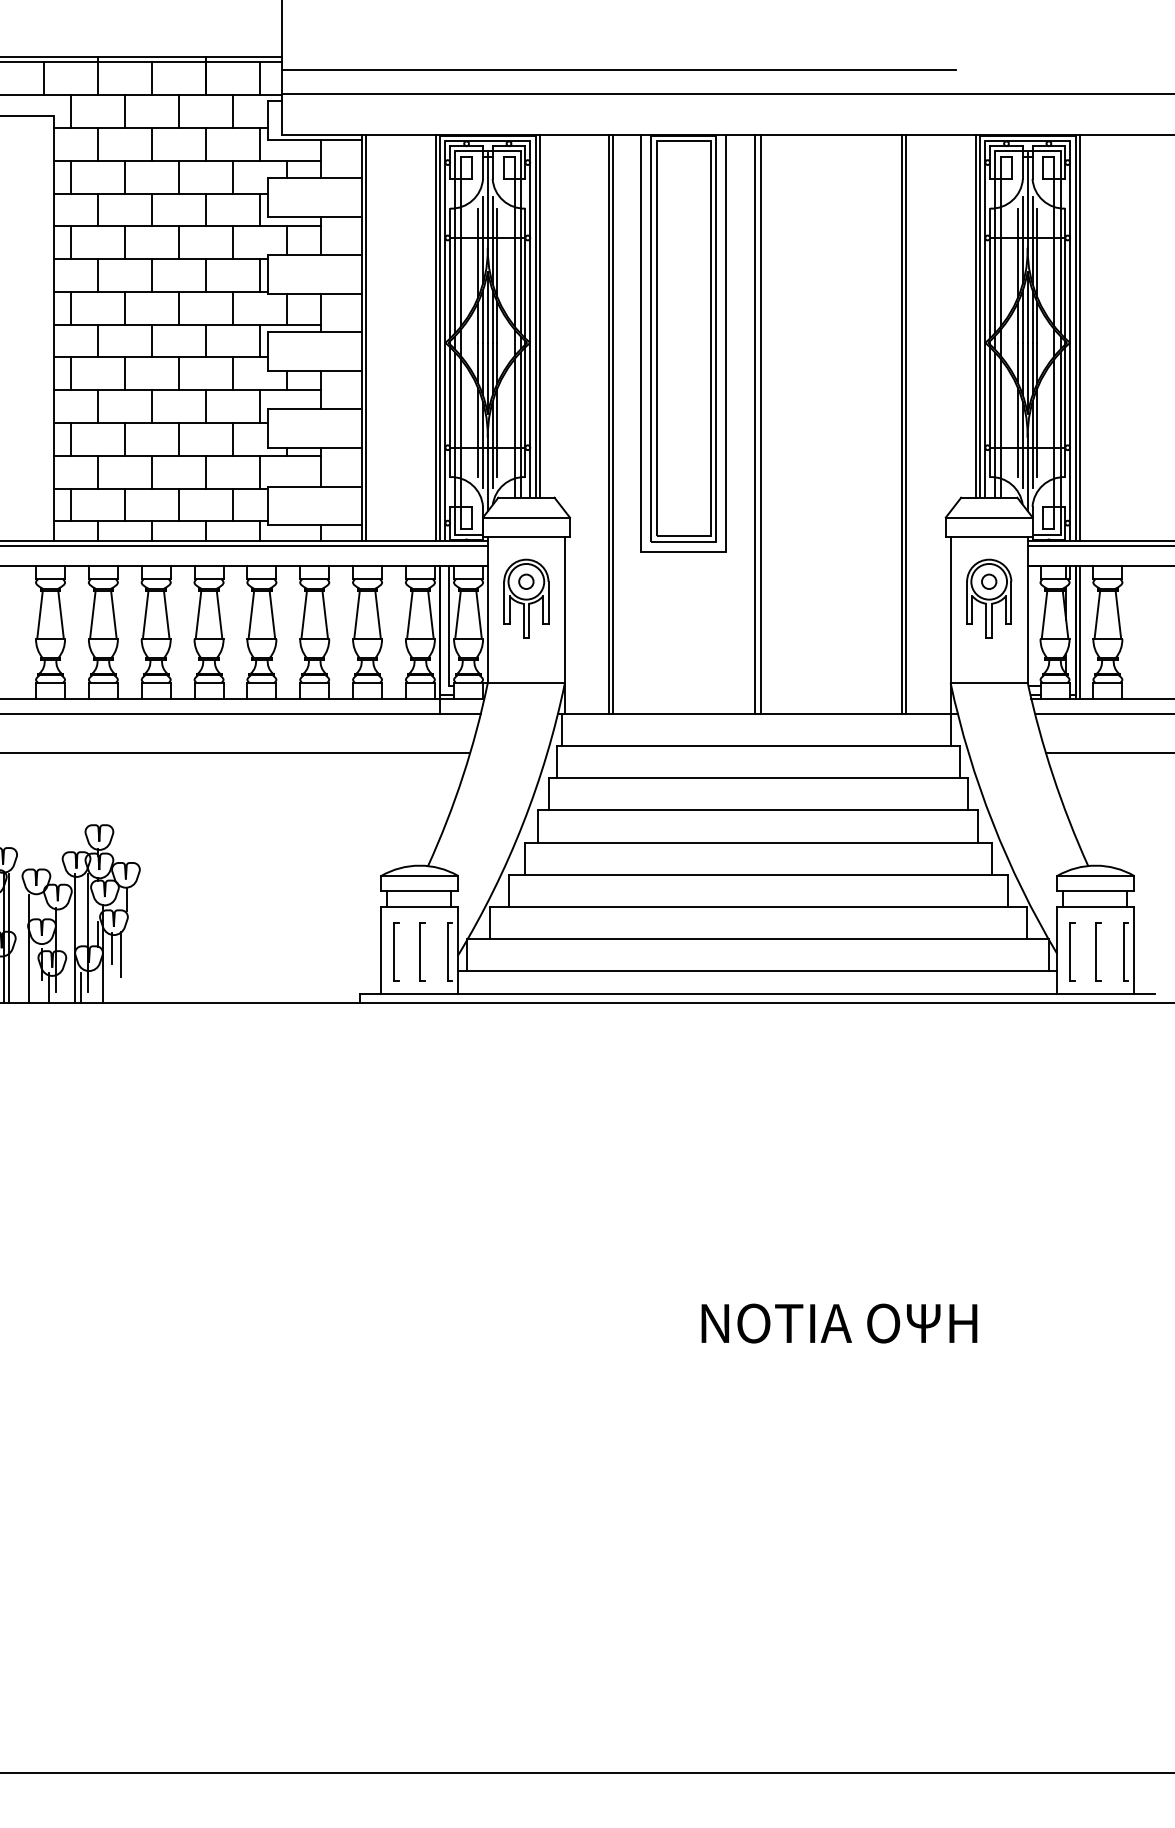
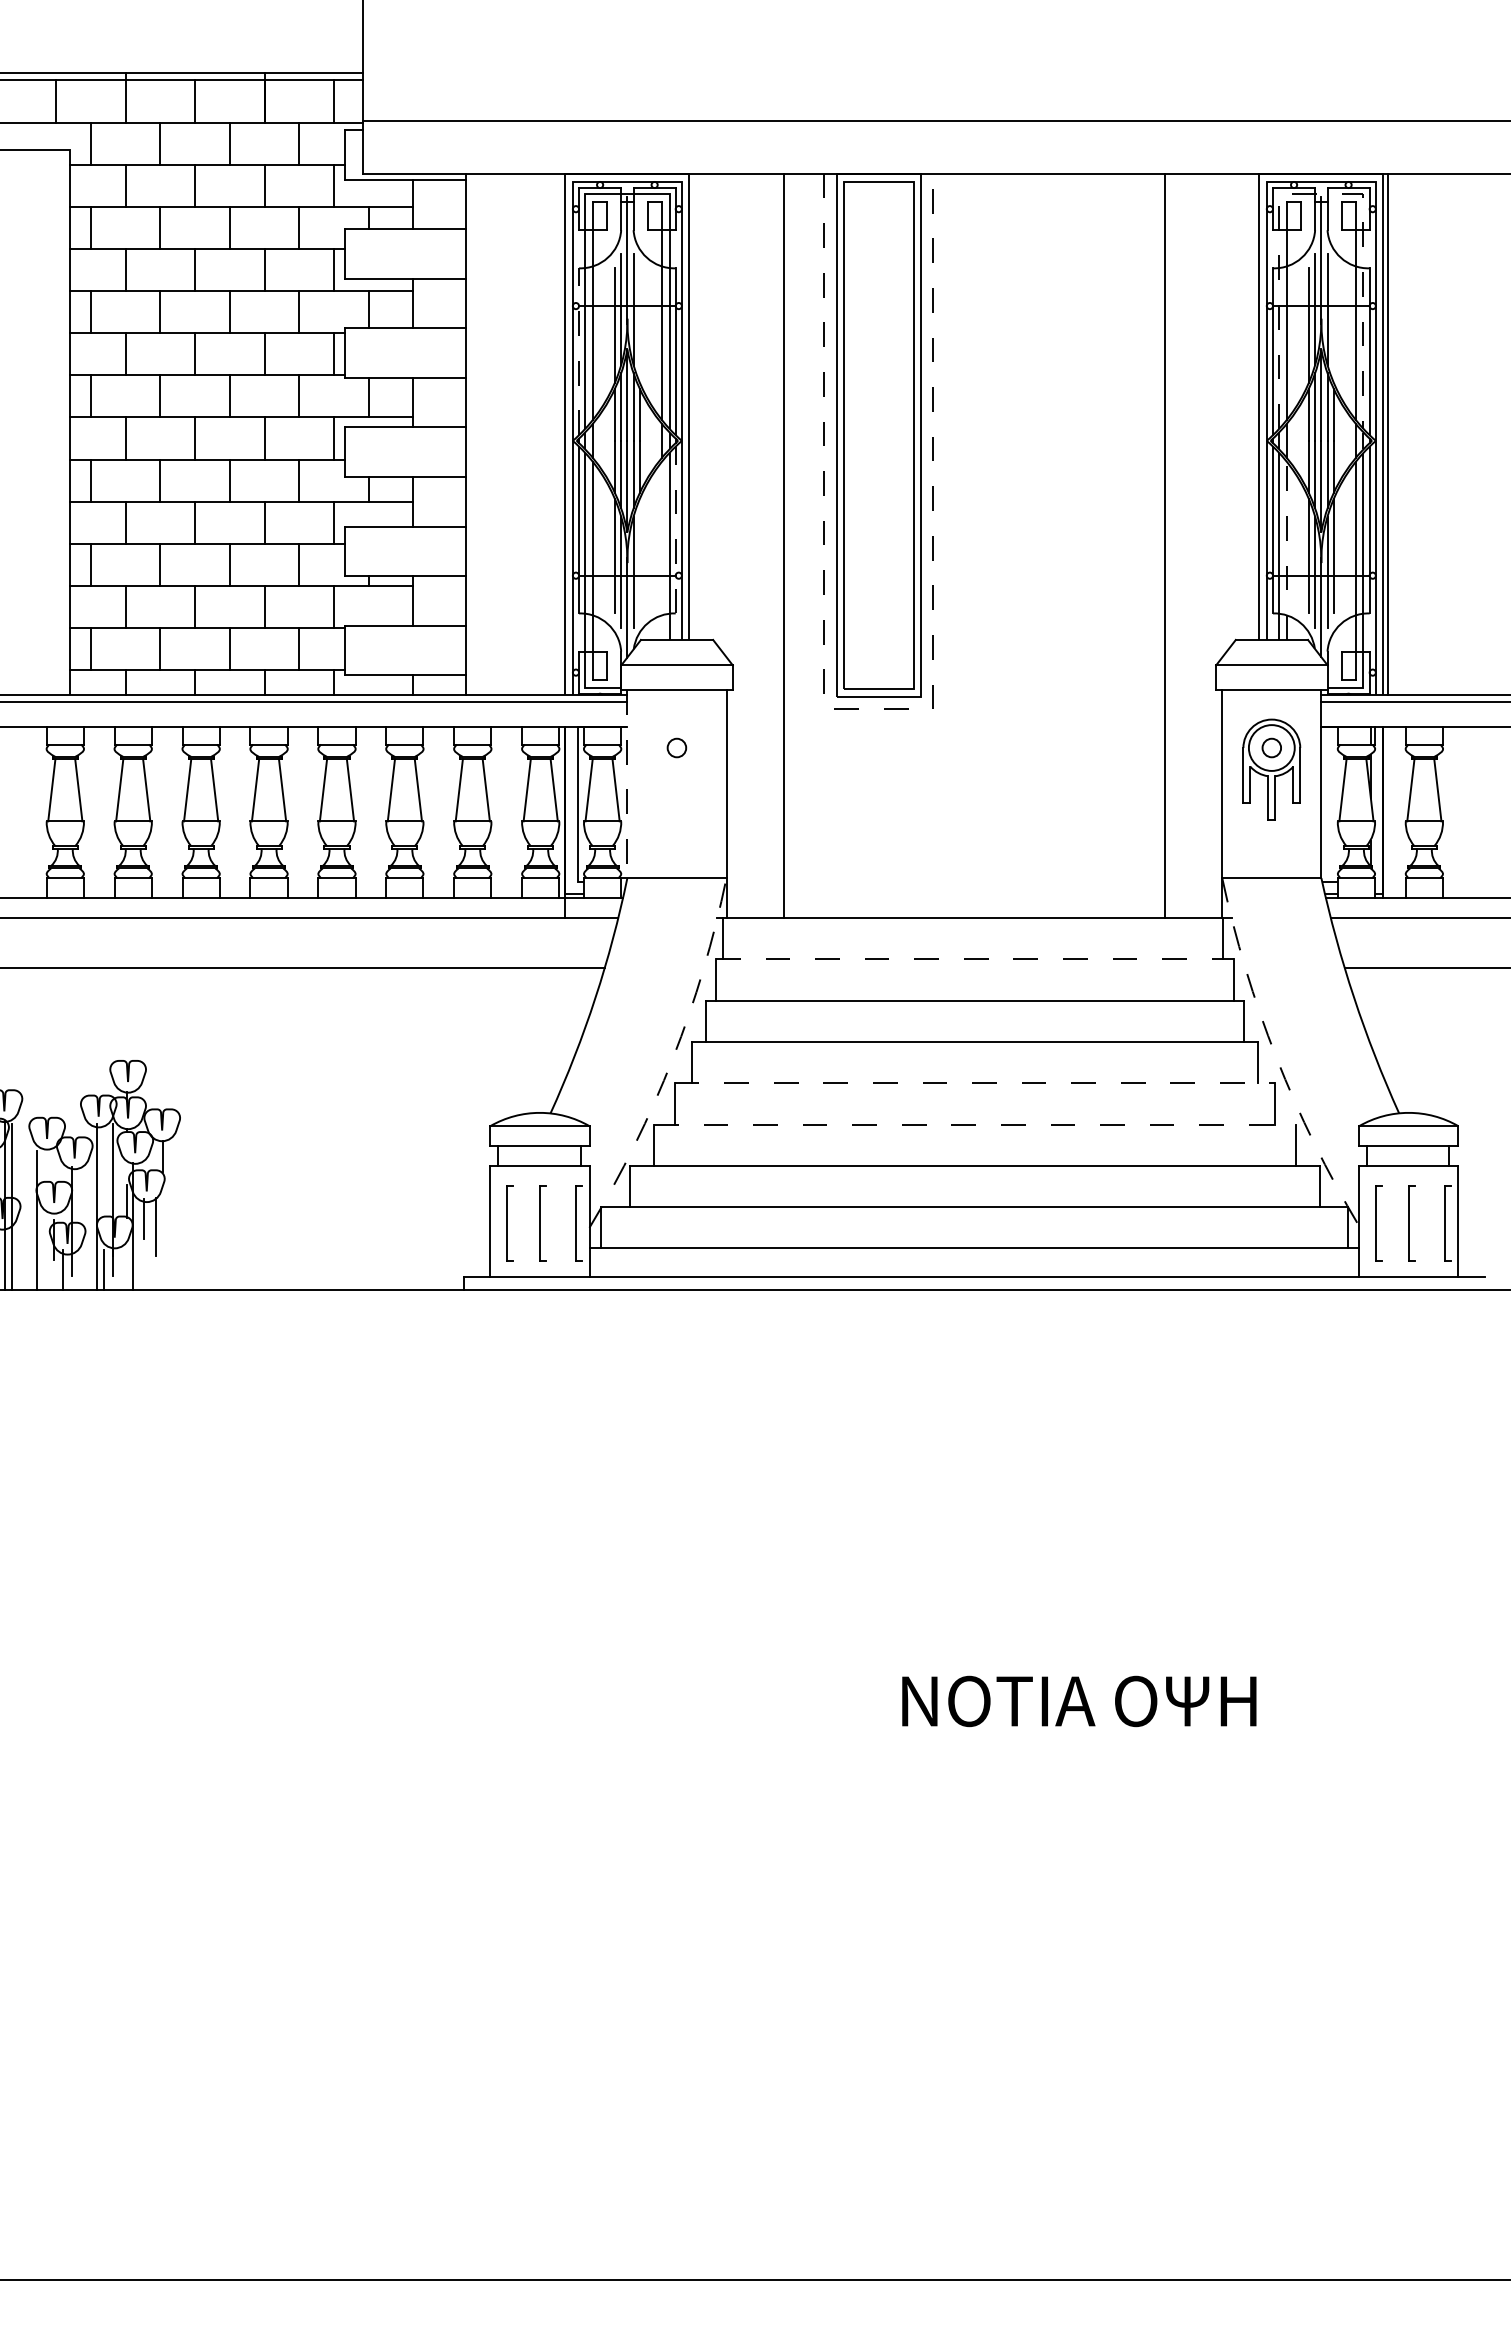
line: (618, 69) -> (795, 89), removed
line: (1027, 151) -> (1321, 194), solid -> dashed
line: (497, 253) -> (639, 325), removed
line: (1037, 253) -> (1333, 325), removed
line: (450, 273) -> (579, 351), solid -> dashed
line: (540, 316) -> (694, 406), removed
line: (975, 316) -> (1254, 406), removed
line: (366, 337) -> (471, 433), removed
line: (435, 337) -> (560, 433), removed
line: (525, 411) -> (675, 529), solid -> dashed
line: (613, 424) -> (788, 545), removed
line: (754, 424) -> (970, 545), removed
line: (760, 424) -> (978, 545), removed
line: (902, 424) -> (1160, 545), removed
line: (514, 428) -> (661, 550), removed
line: (1001, 428) -> (1287, 551), solid -> dashed
line: (497, 432) -> (639, 556), removed
line: (683, 551) -> (878, 709), solid -> dashed
part: (526, 598) -> (676, 769), removed
line: (487, 610) -> (627, 784), solid -> dashed
line: (1079, 631) -> (1388, 812), removed
line: (757, 746) -> (974, 959), solid -> dashed
arc: (992, 822) -> (1276, 1057), solid -> dashed
arc: (522, 823) -> (672, 1058), solid -> dashed
line: (758, 842) -> (975, 1083), solid -> dashed
line: (757, 874) -> (974, 1124), solid -> dashed

